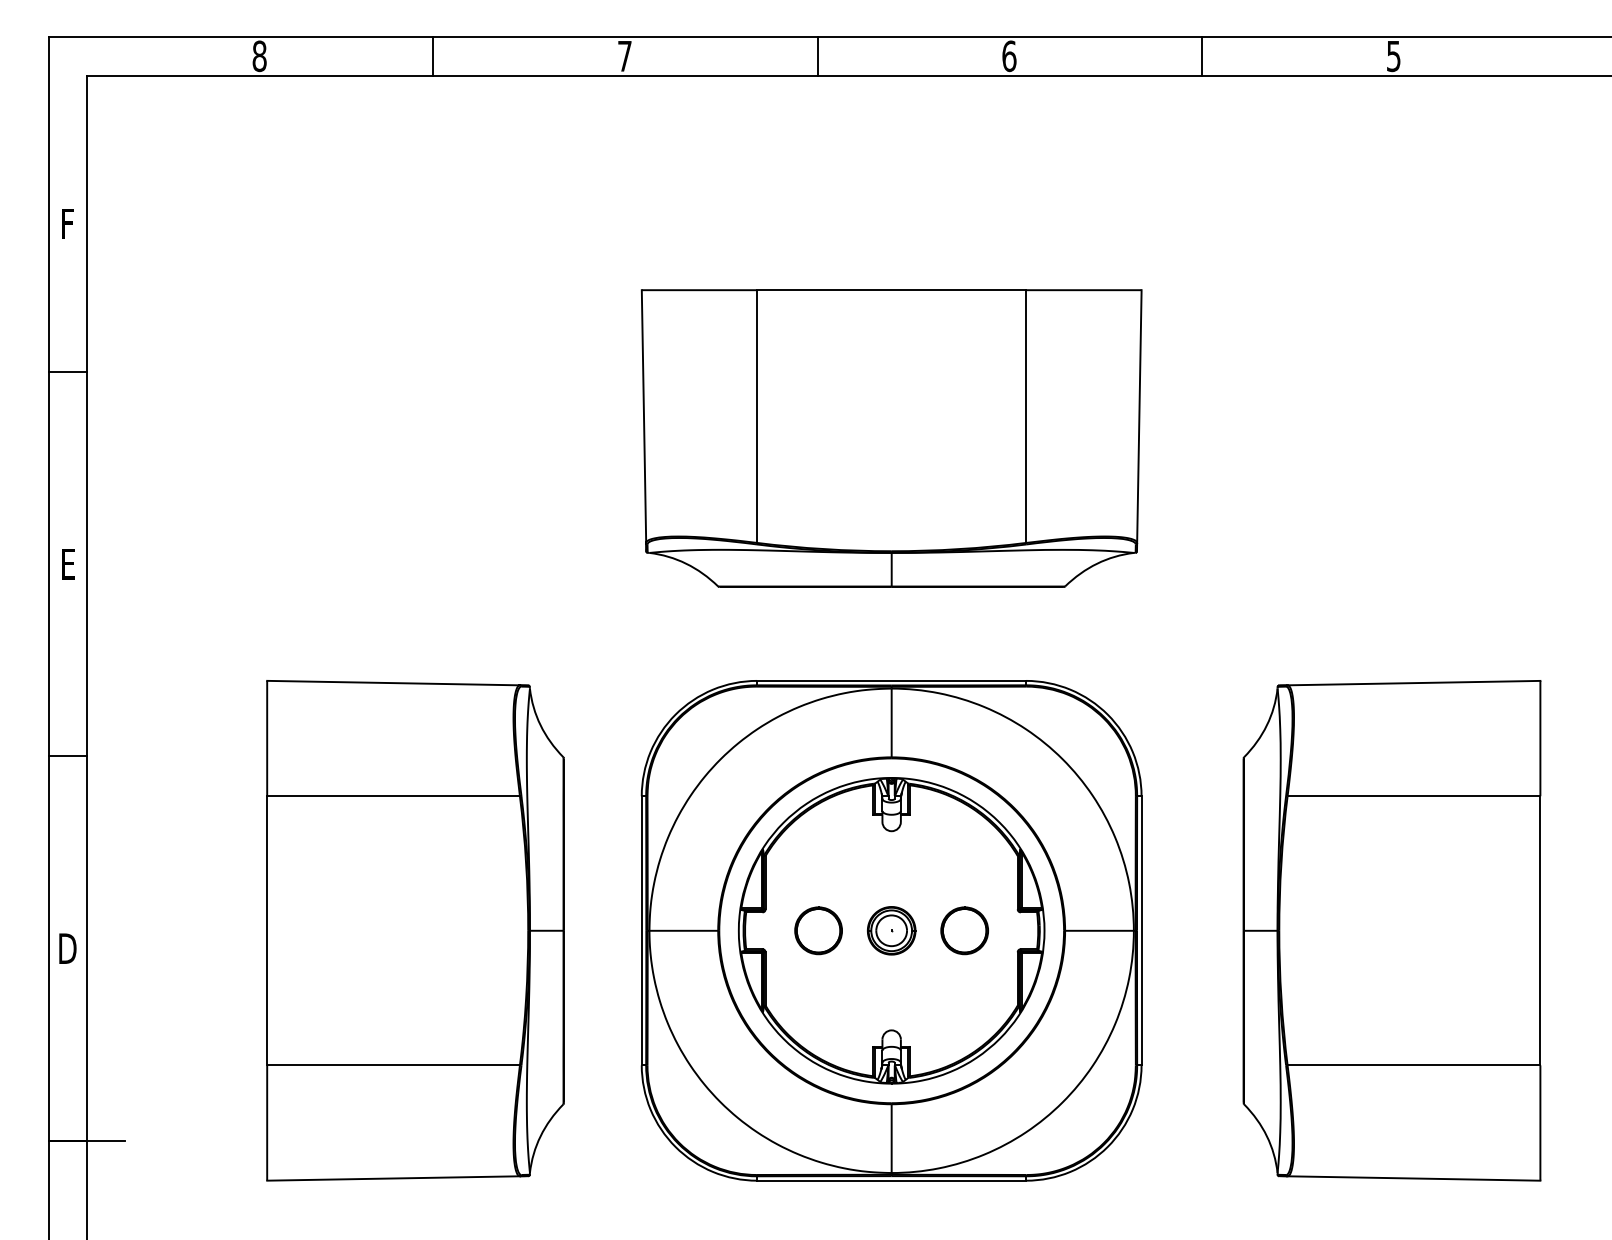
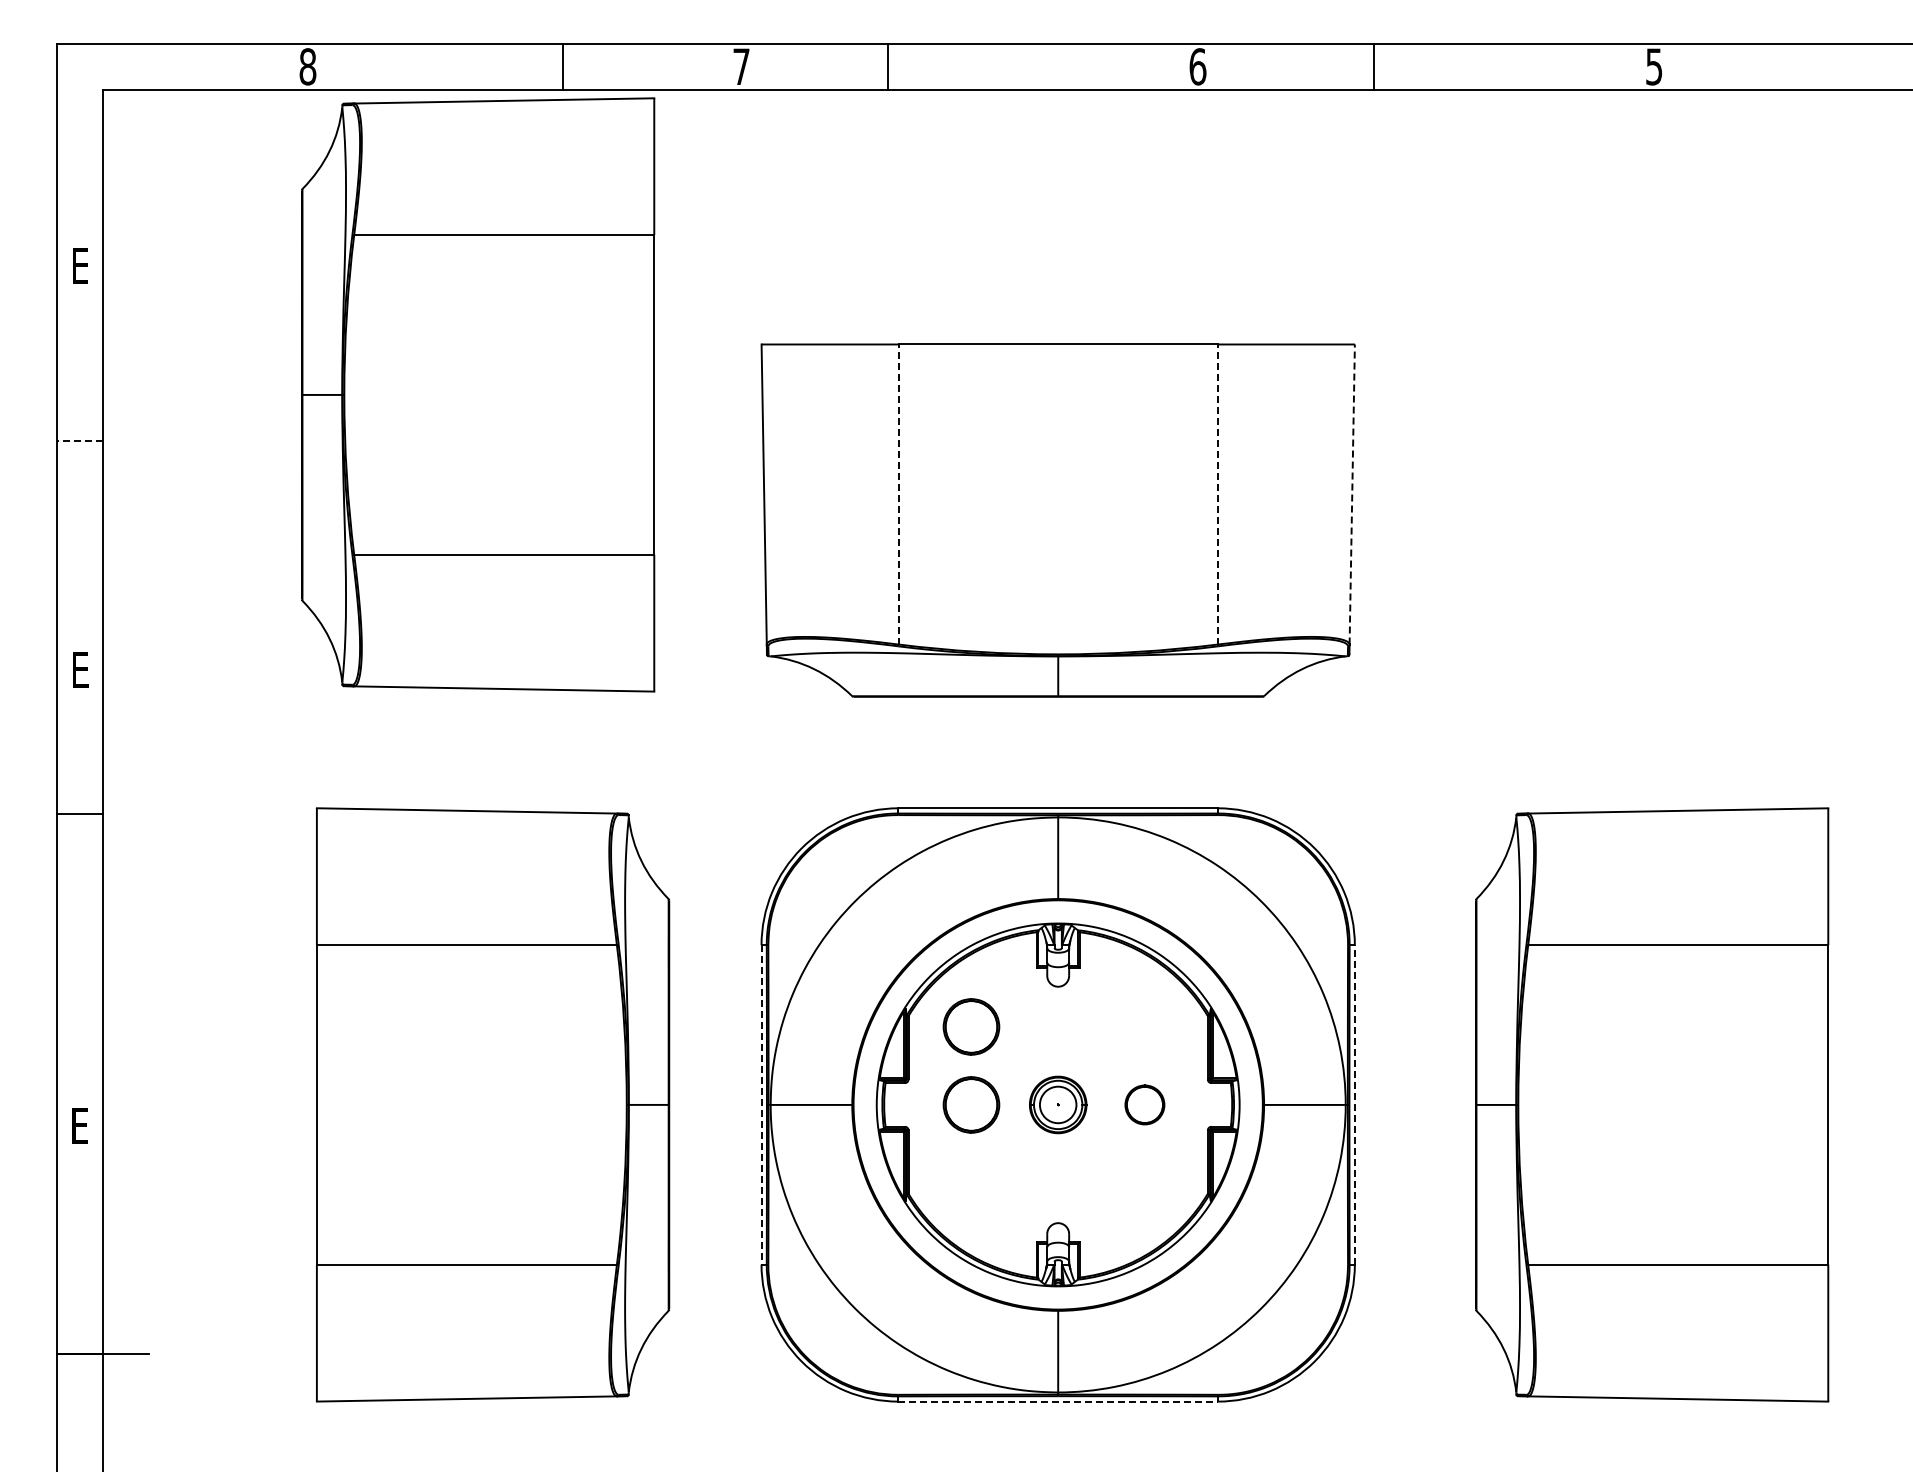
line: (432, 56) -> (562, 66), moved
line: (817, 56) -> (888, 66), moved
line: (1201, 56) -> (1373, 66), moved
text: (68, 225) -> (81, 267), F -> E
part: (403, 332) -> (478, 394), added
line: (68, 371) -> (80, 441), solid -> dashed
line: (757, 416) -> (898, 494), solid -> dashed
line: (1025, 416) -> (1217, 494), solid -> dashed
line: (1139, 416) -> (1352, 494), solid -> dashed
line: (68, 756) -> (80, 813), moved
part: (818, 864) -> (971, 1026), added
line: (641, 930) -> (761, 1104), solid -> dashed
part: (964, 930) -> (1144, 1104), size x0.7
line: (1141, 930) -> (1354, 1104), solid -> dashed
text: (68, 948) -> (80, 1126), D -> E
line: (891, 1180) -> (1058, 1401), solid -> dashed

